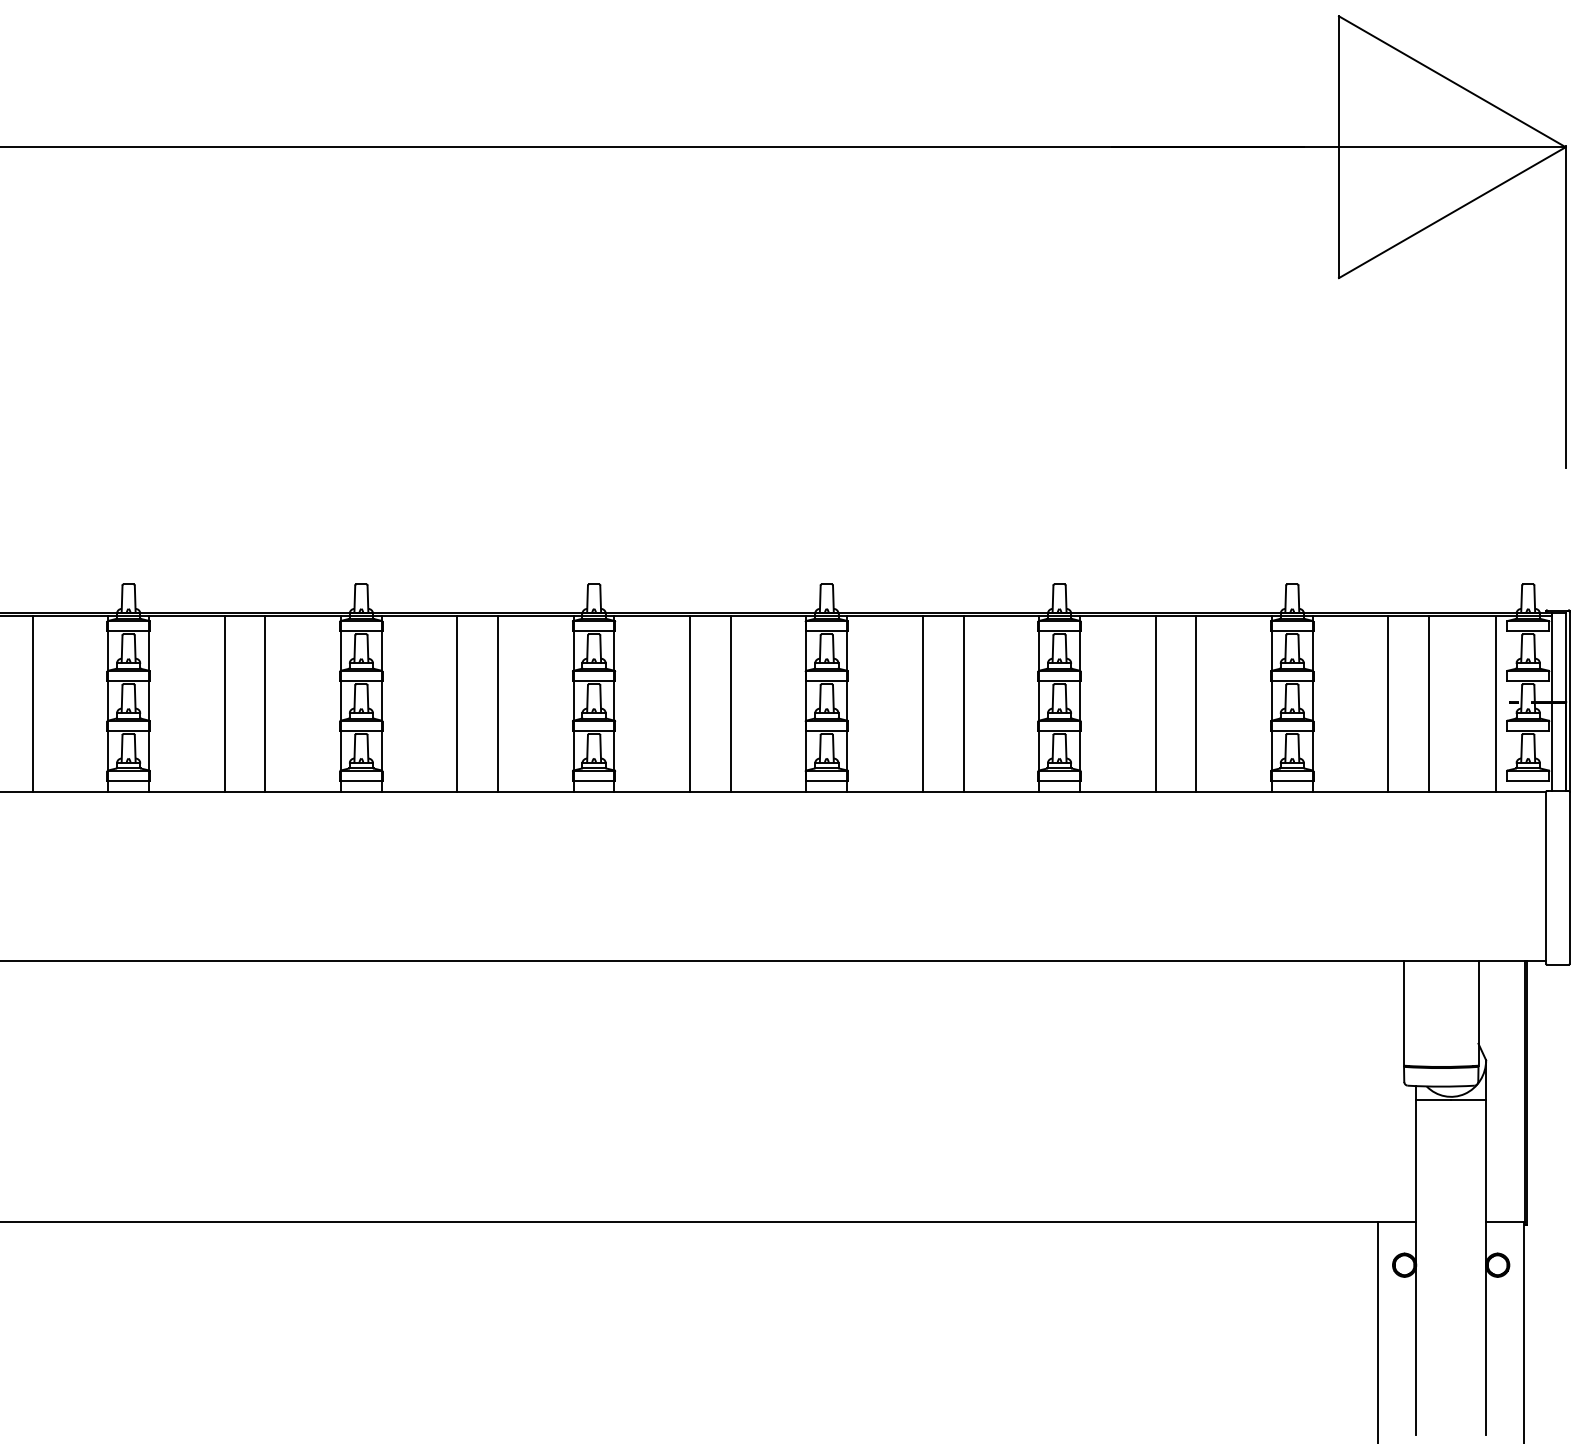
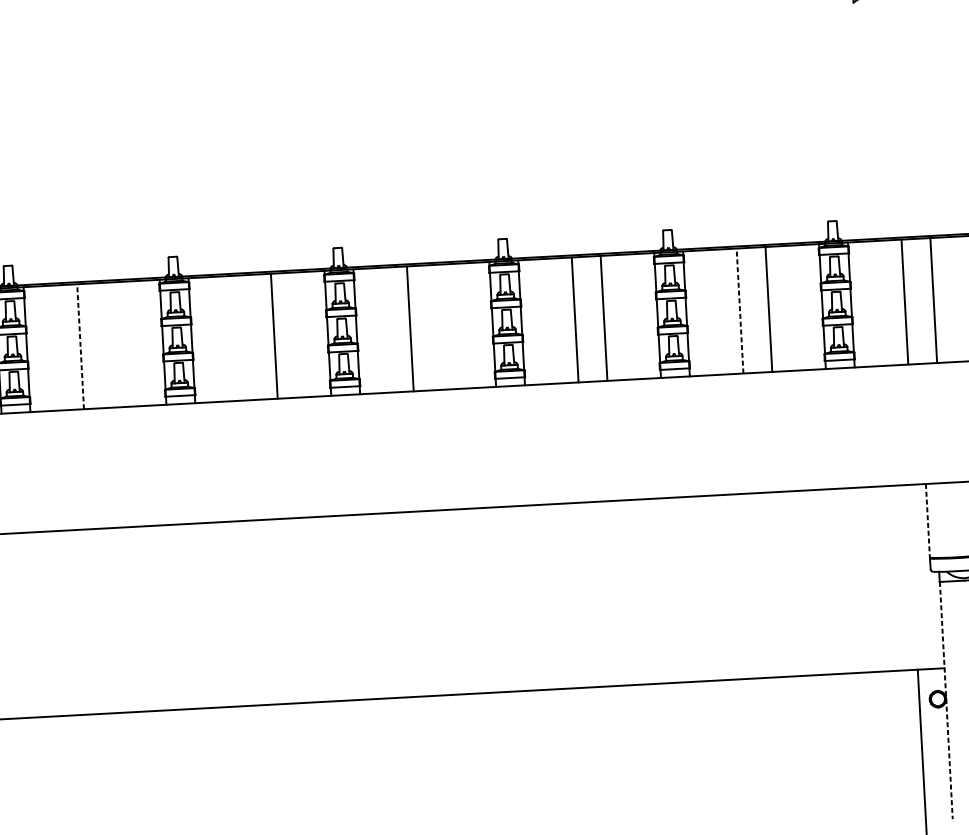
line: (224, 703) -> (80, 346), solid -> dashed
line: (265, 703) -> (109, 344), removed
line: (457, 703) -> (245, 337), removed
line: (730, 703) -> (438, 327), removed
line: (1155, 703) -> (739, 310), solid -> dashed
line: (1404, 1014) -> (928, 521), solid -> dashed
line: (1416, 1268) -> (946, 701), solid -> dashed

